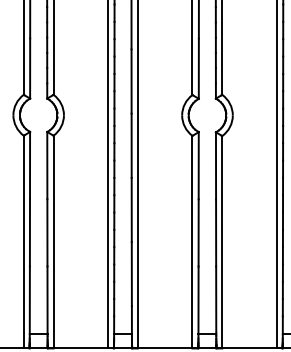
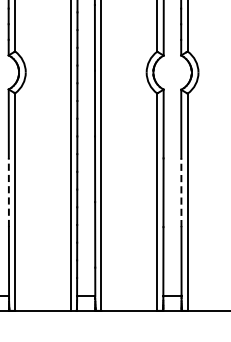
line: (47, 232) -> (8, 192), solid -> dashed
line: (216, 233) -> (181, 193), solid -> dashed

